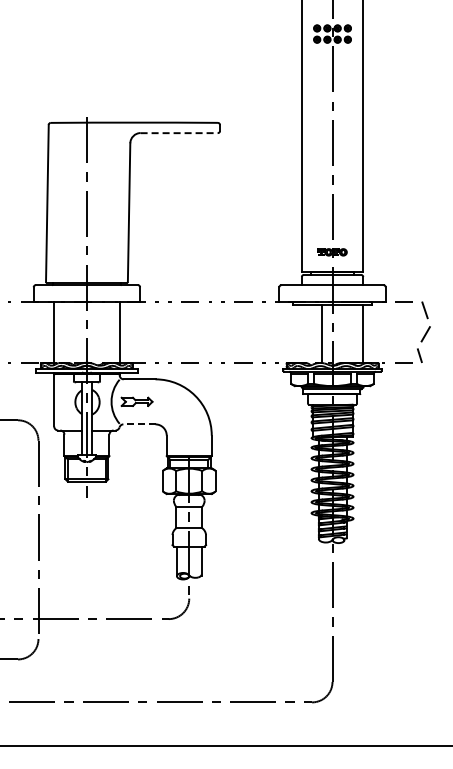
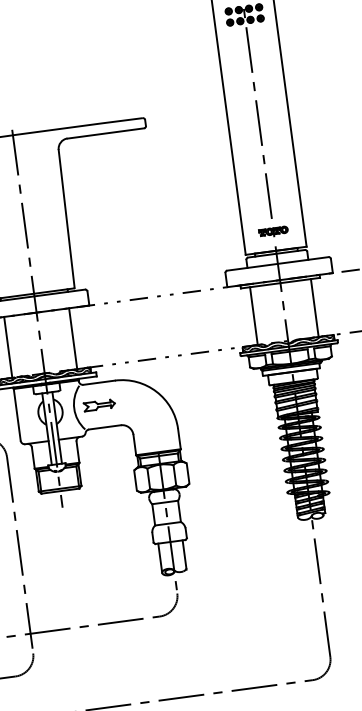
line: (179, 133) -> (106, 133), dashed -> solid
line: (321, 333) -> (253, 315), moved
line: (138, 424) -> (103, 427), dashed -> solid

